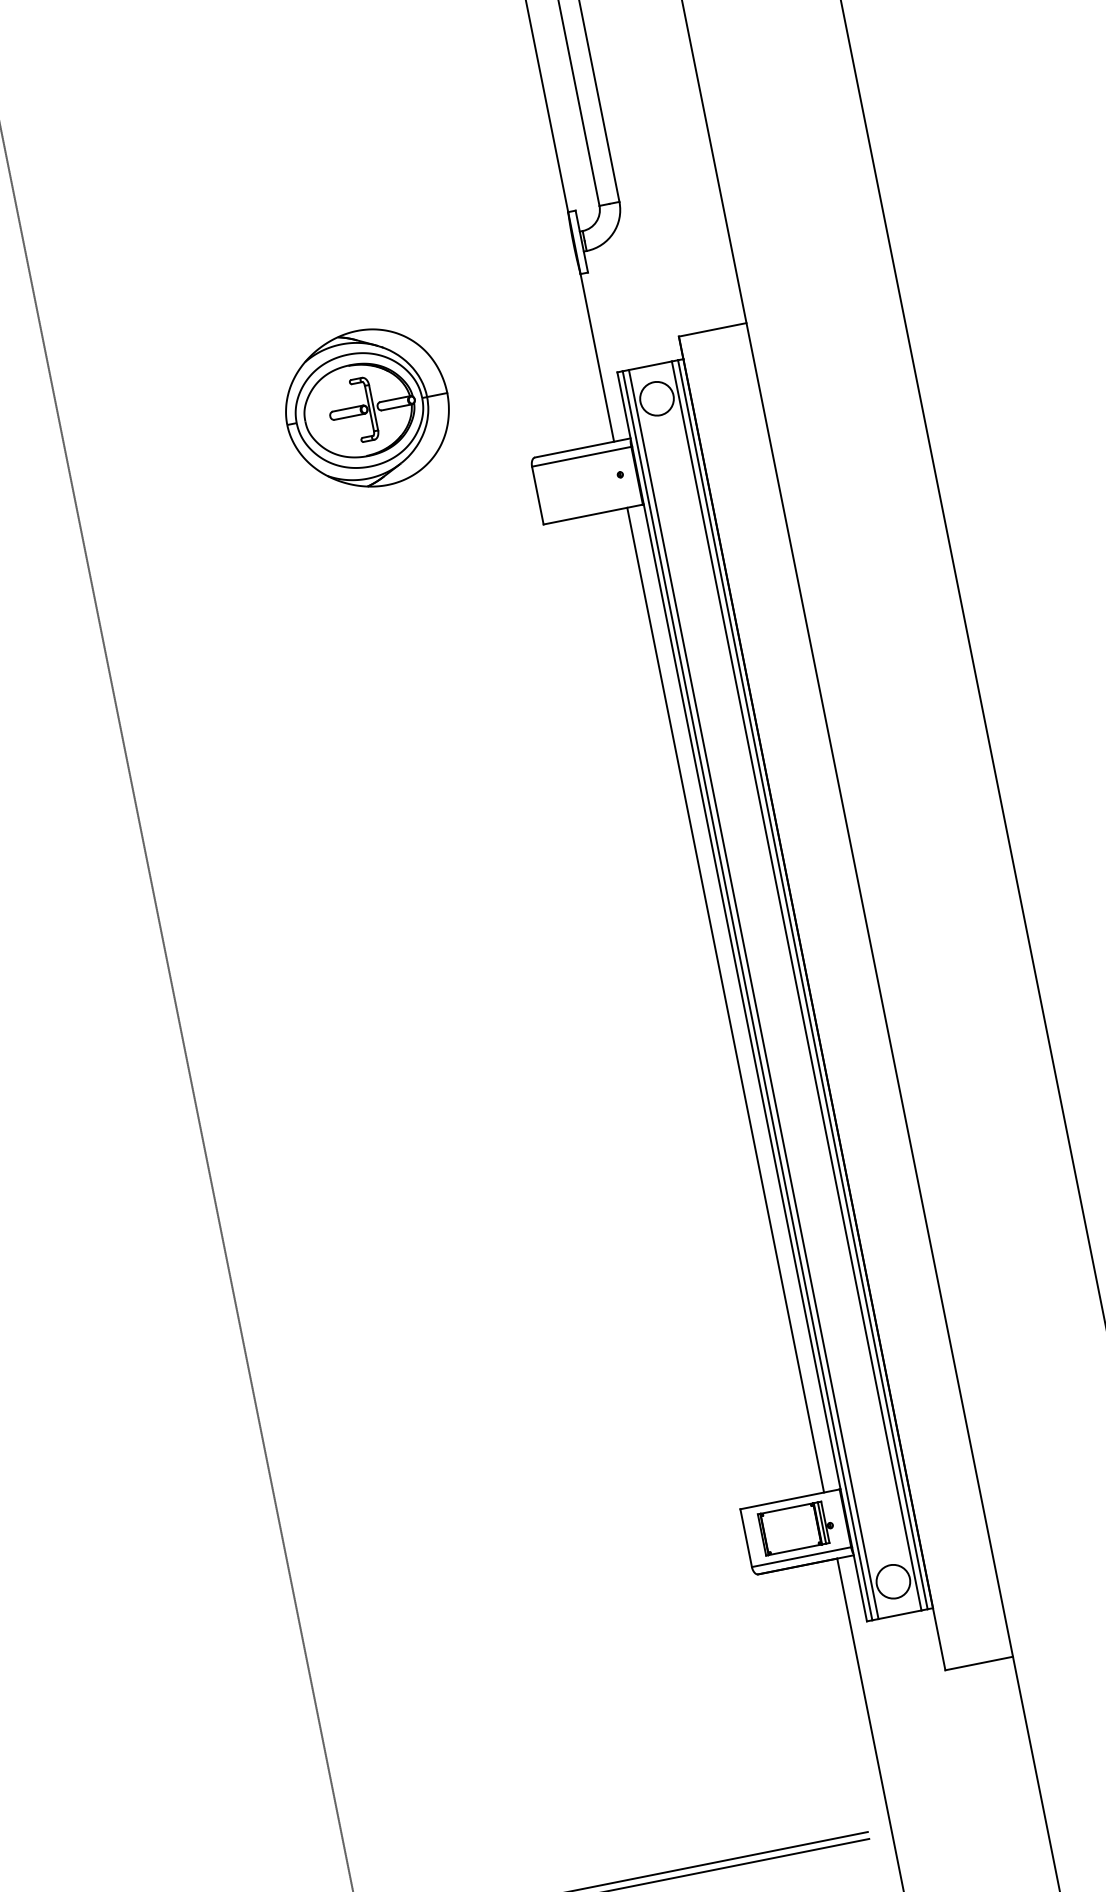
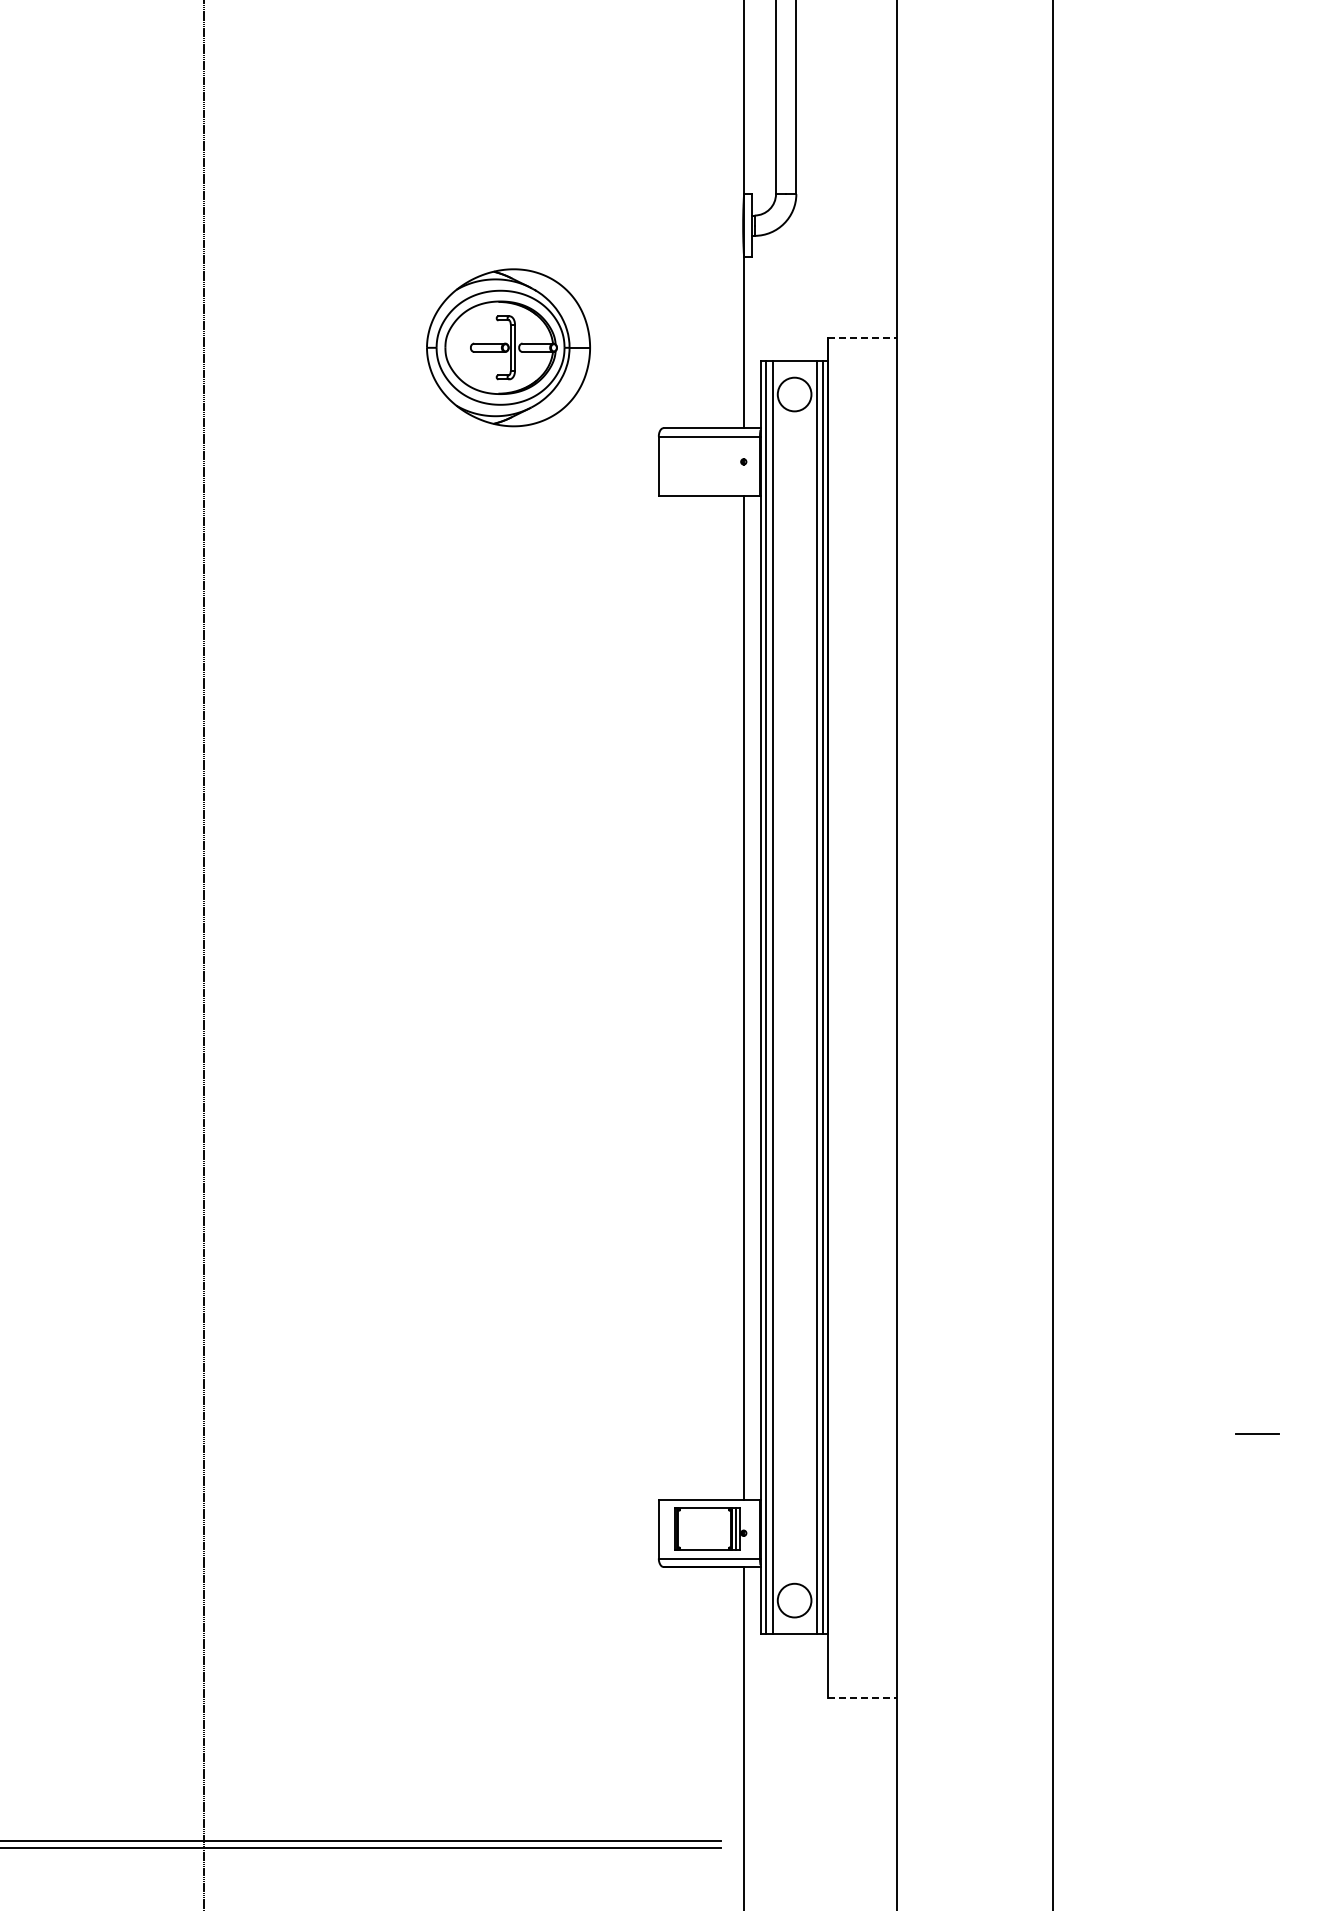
line: (713, 329) -> (863, 337), solid -> dashed
line: (979, 1663) -> (863, 1697), solid -> dashed

